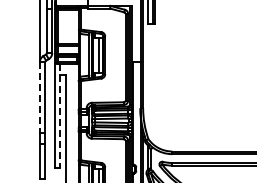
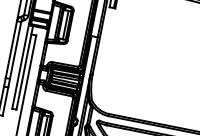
line: (39, 98) -> (10, 50), dashed -> solid
line: (60, 116) -> (24, 68), dashed -> solid

